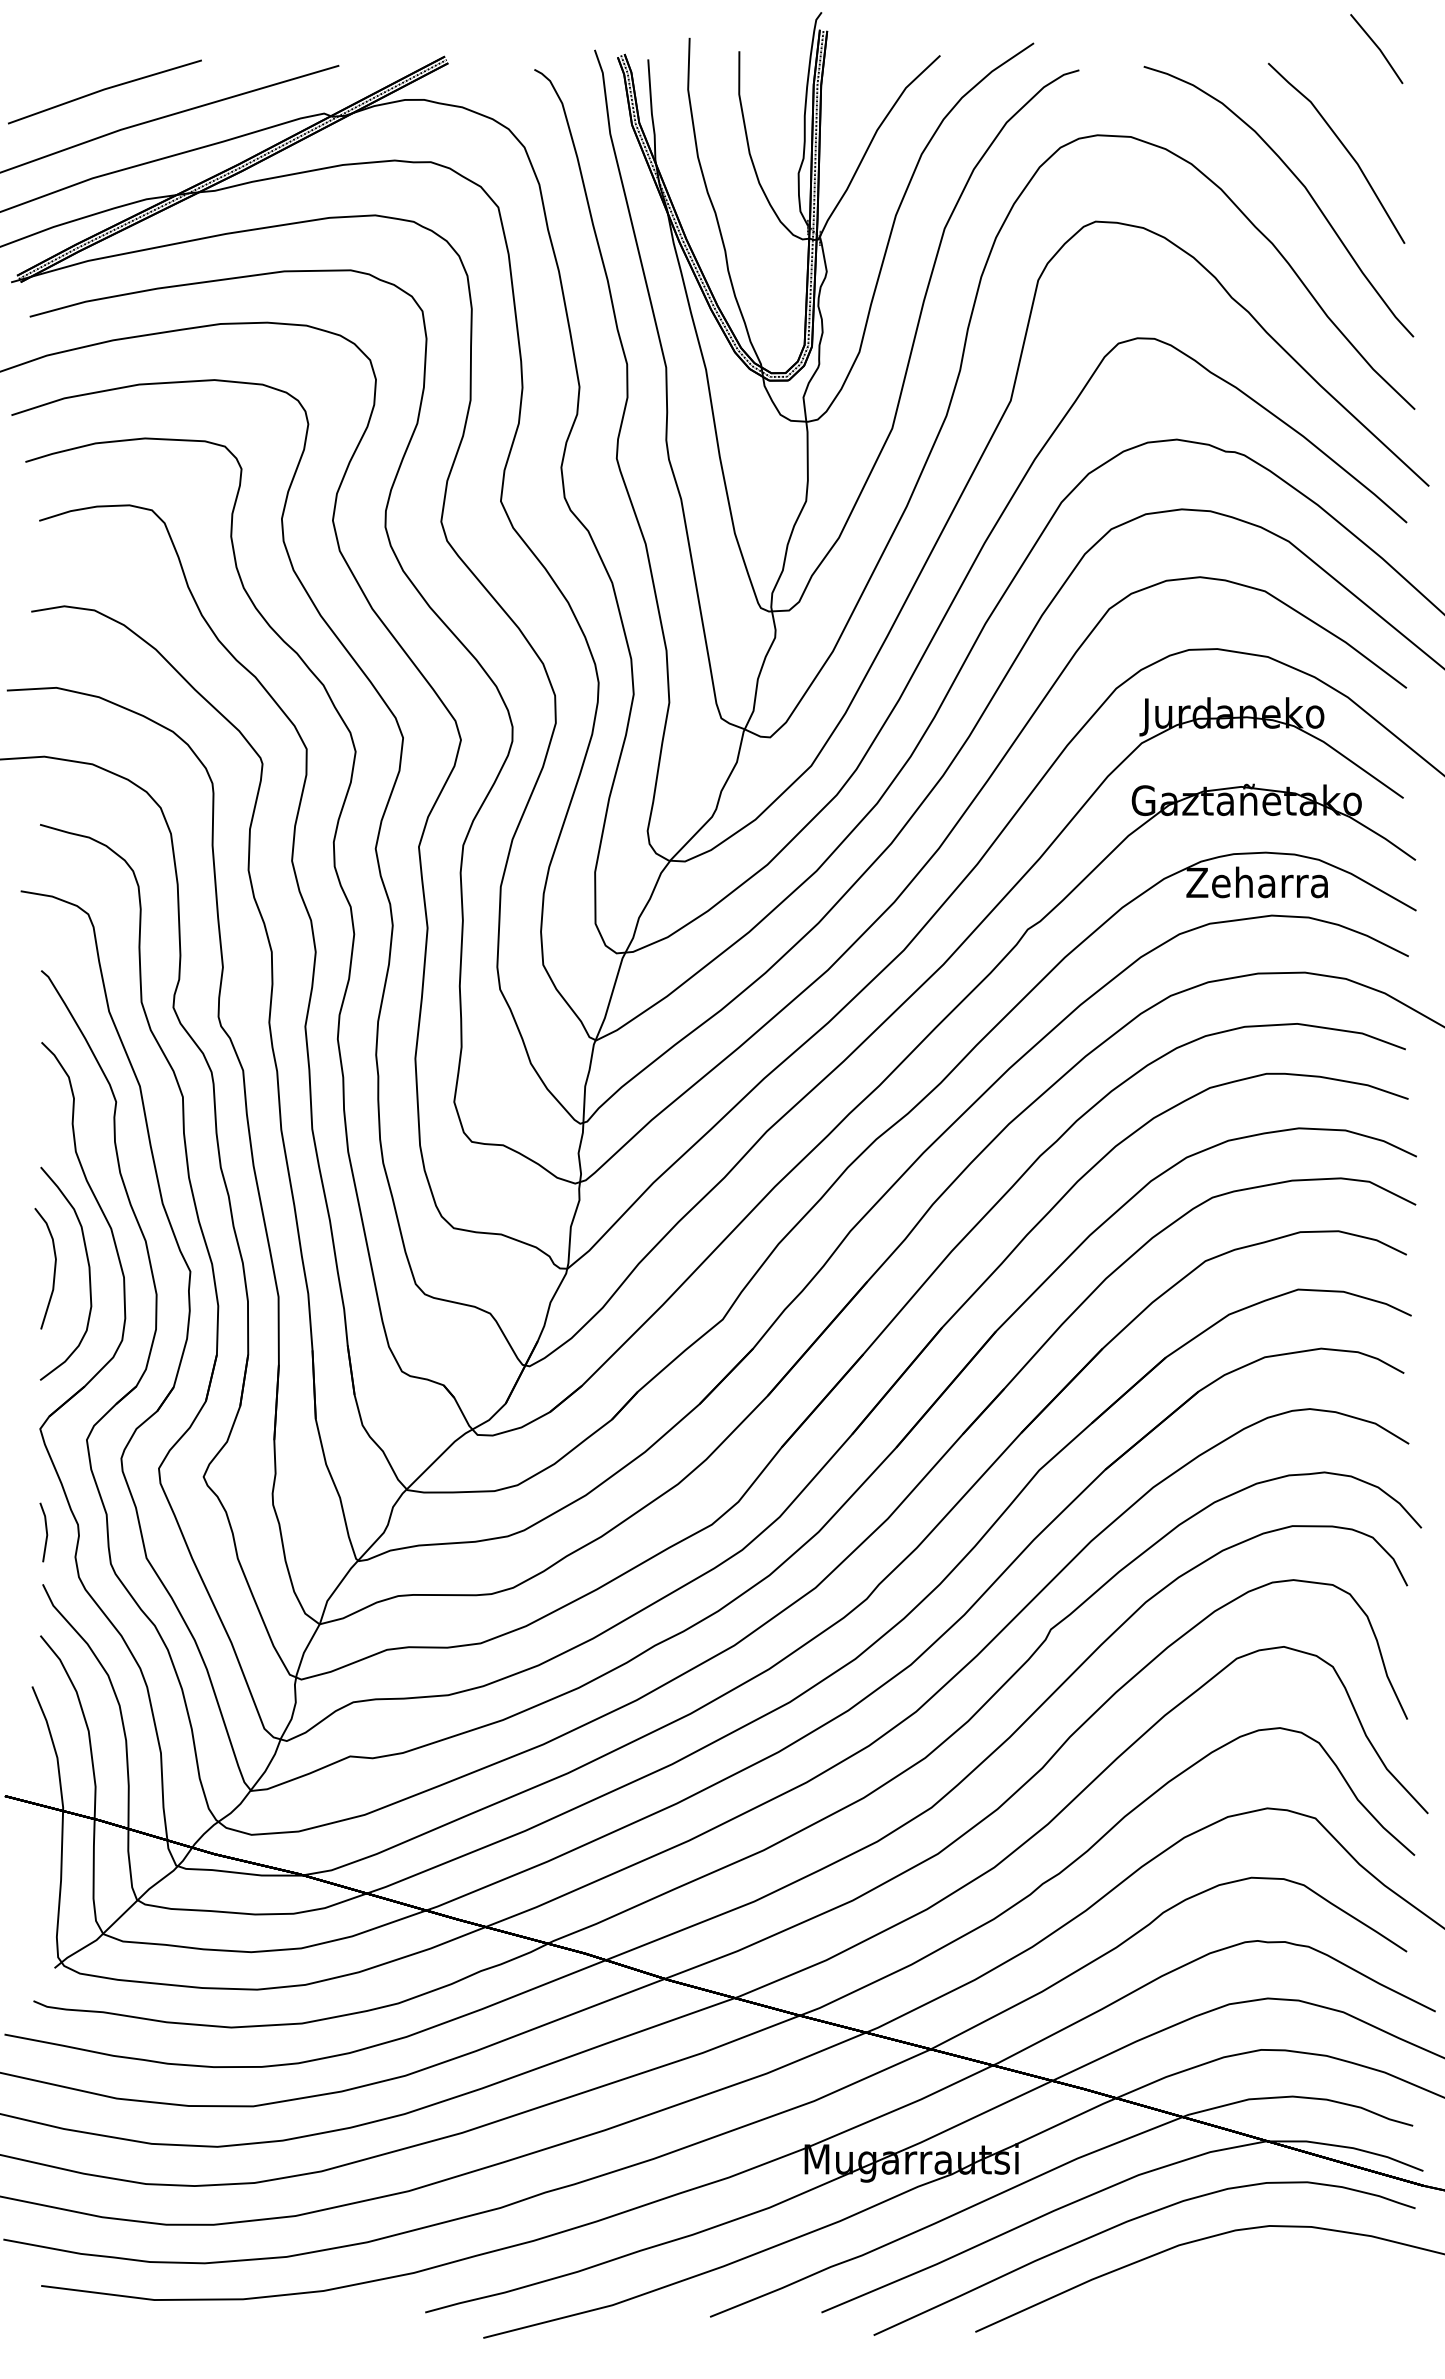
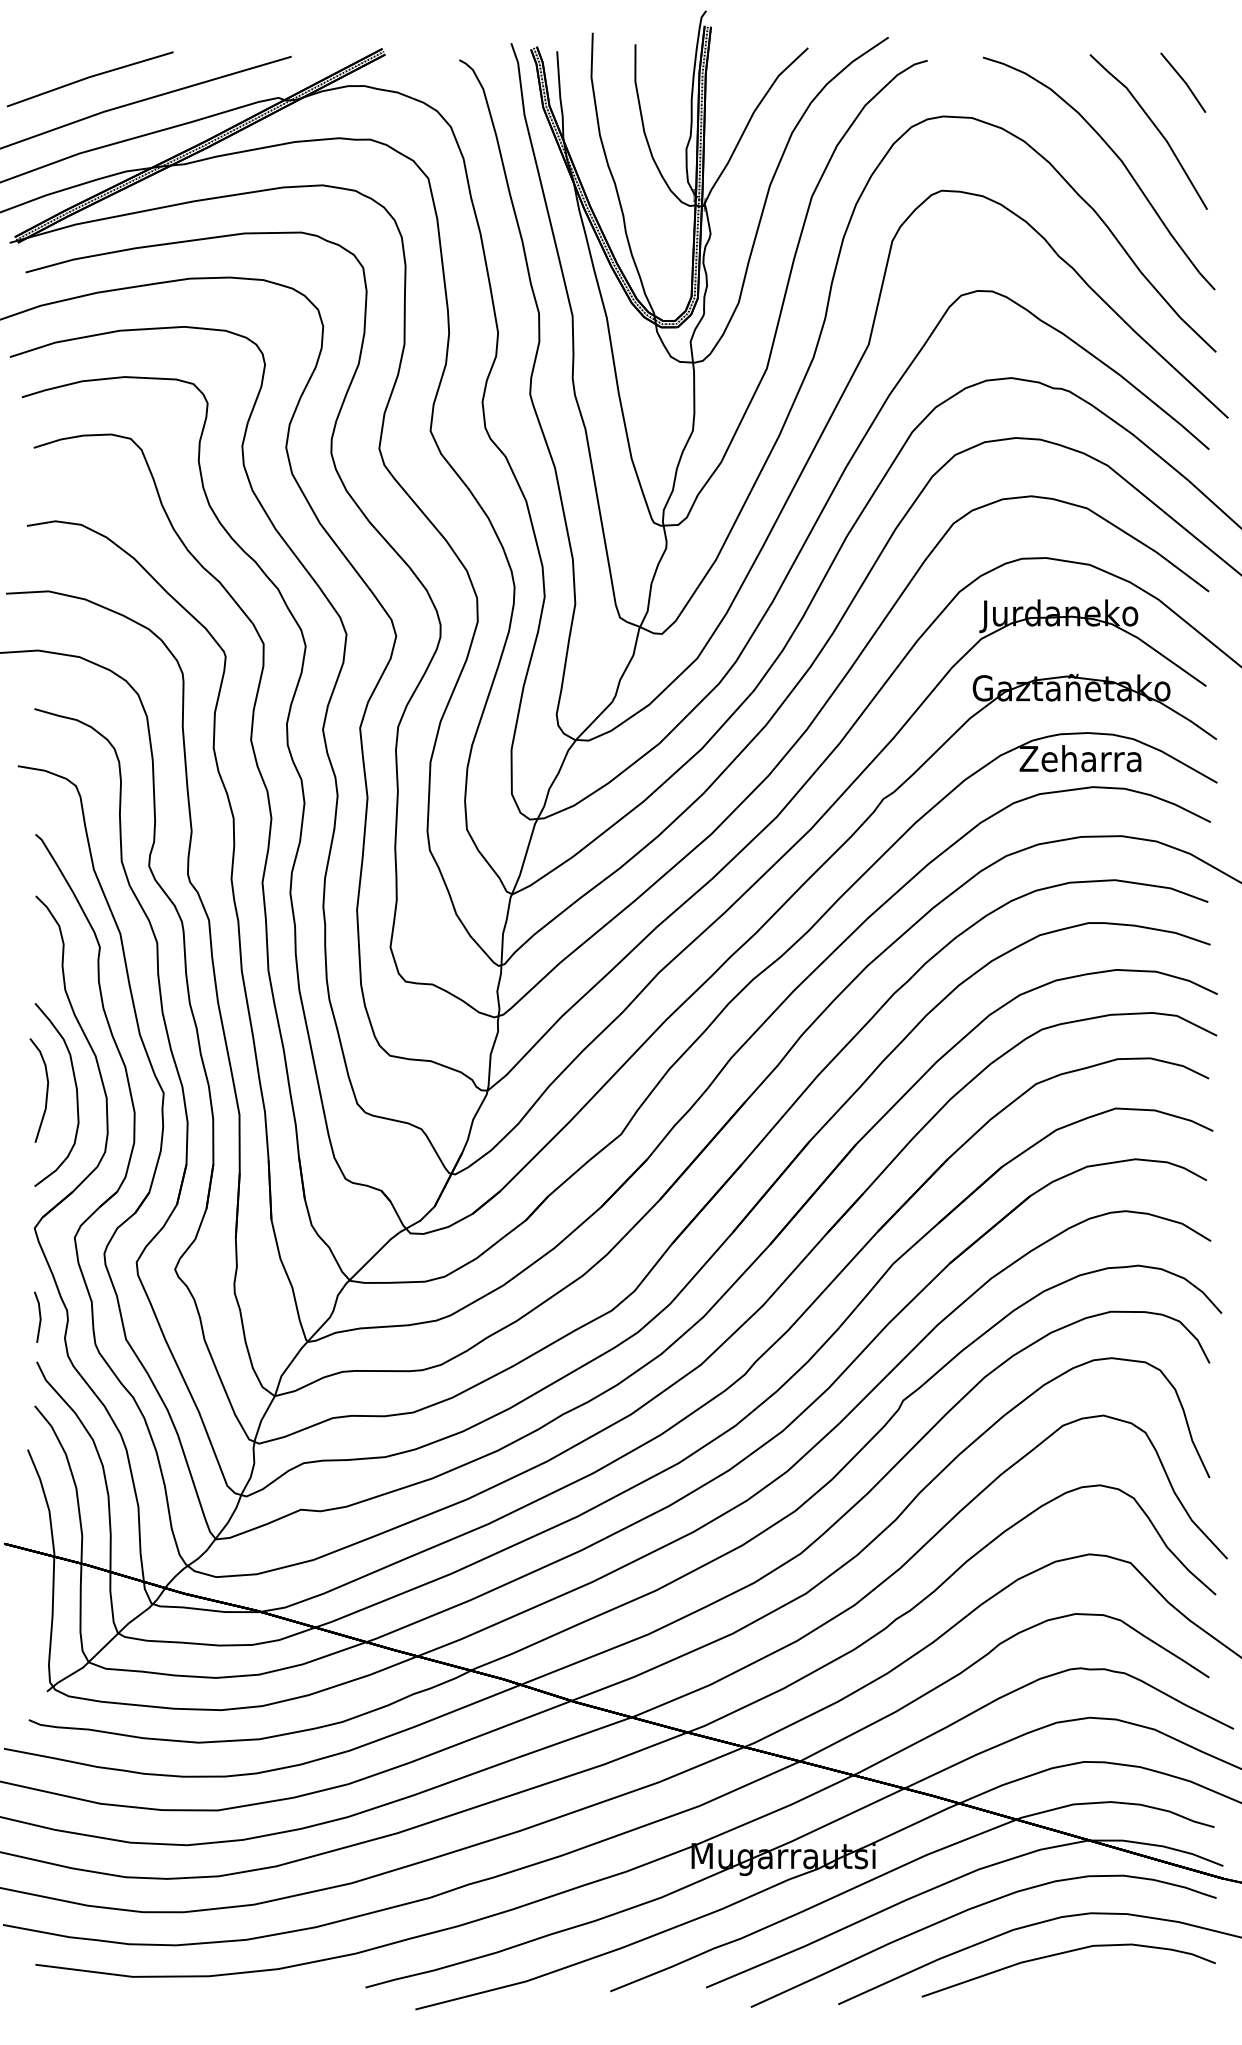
line: (1377, 48) -> (1183, 82), moved
curve: (1240, 2272) -> (1066, 1953), added

